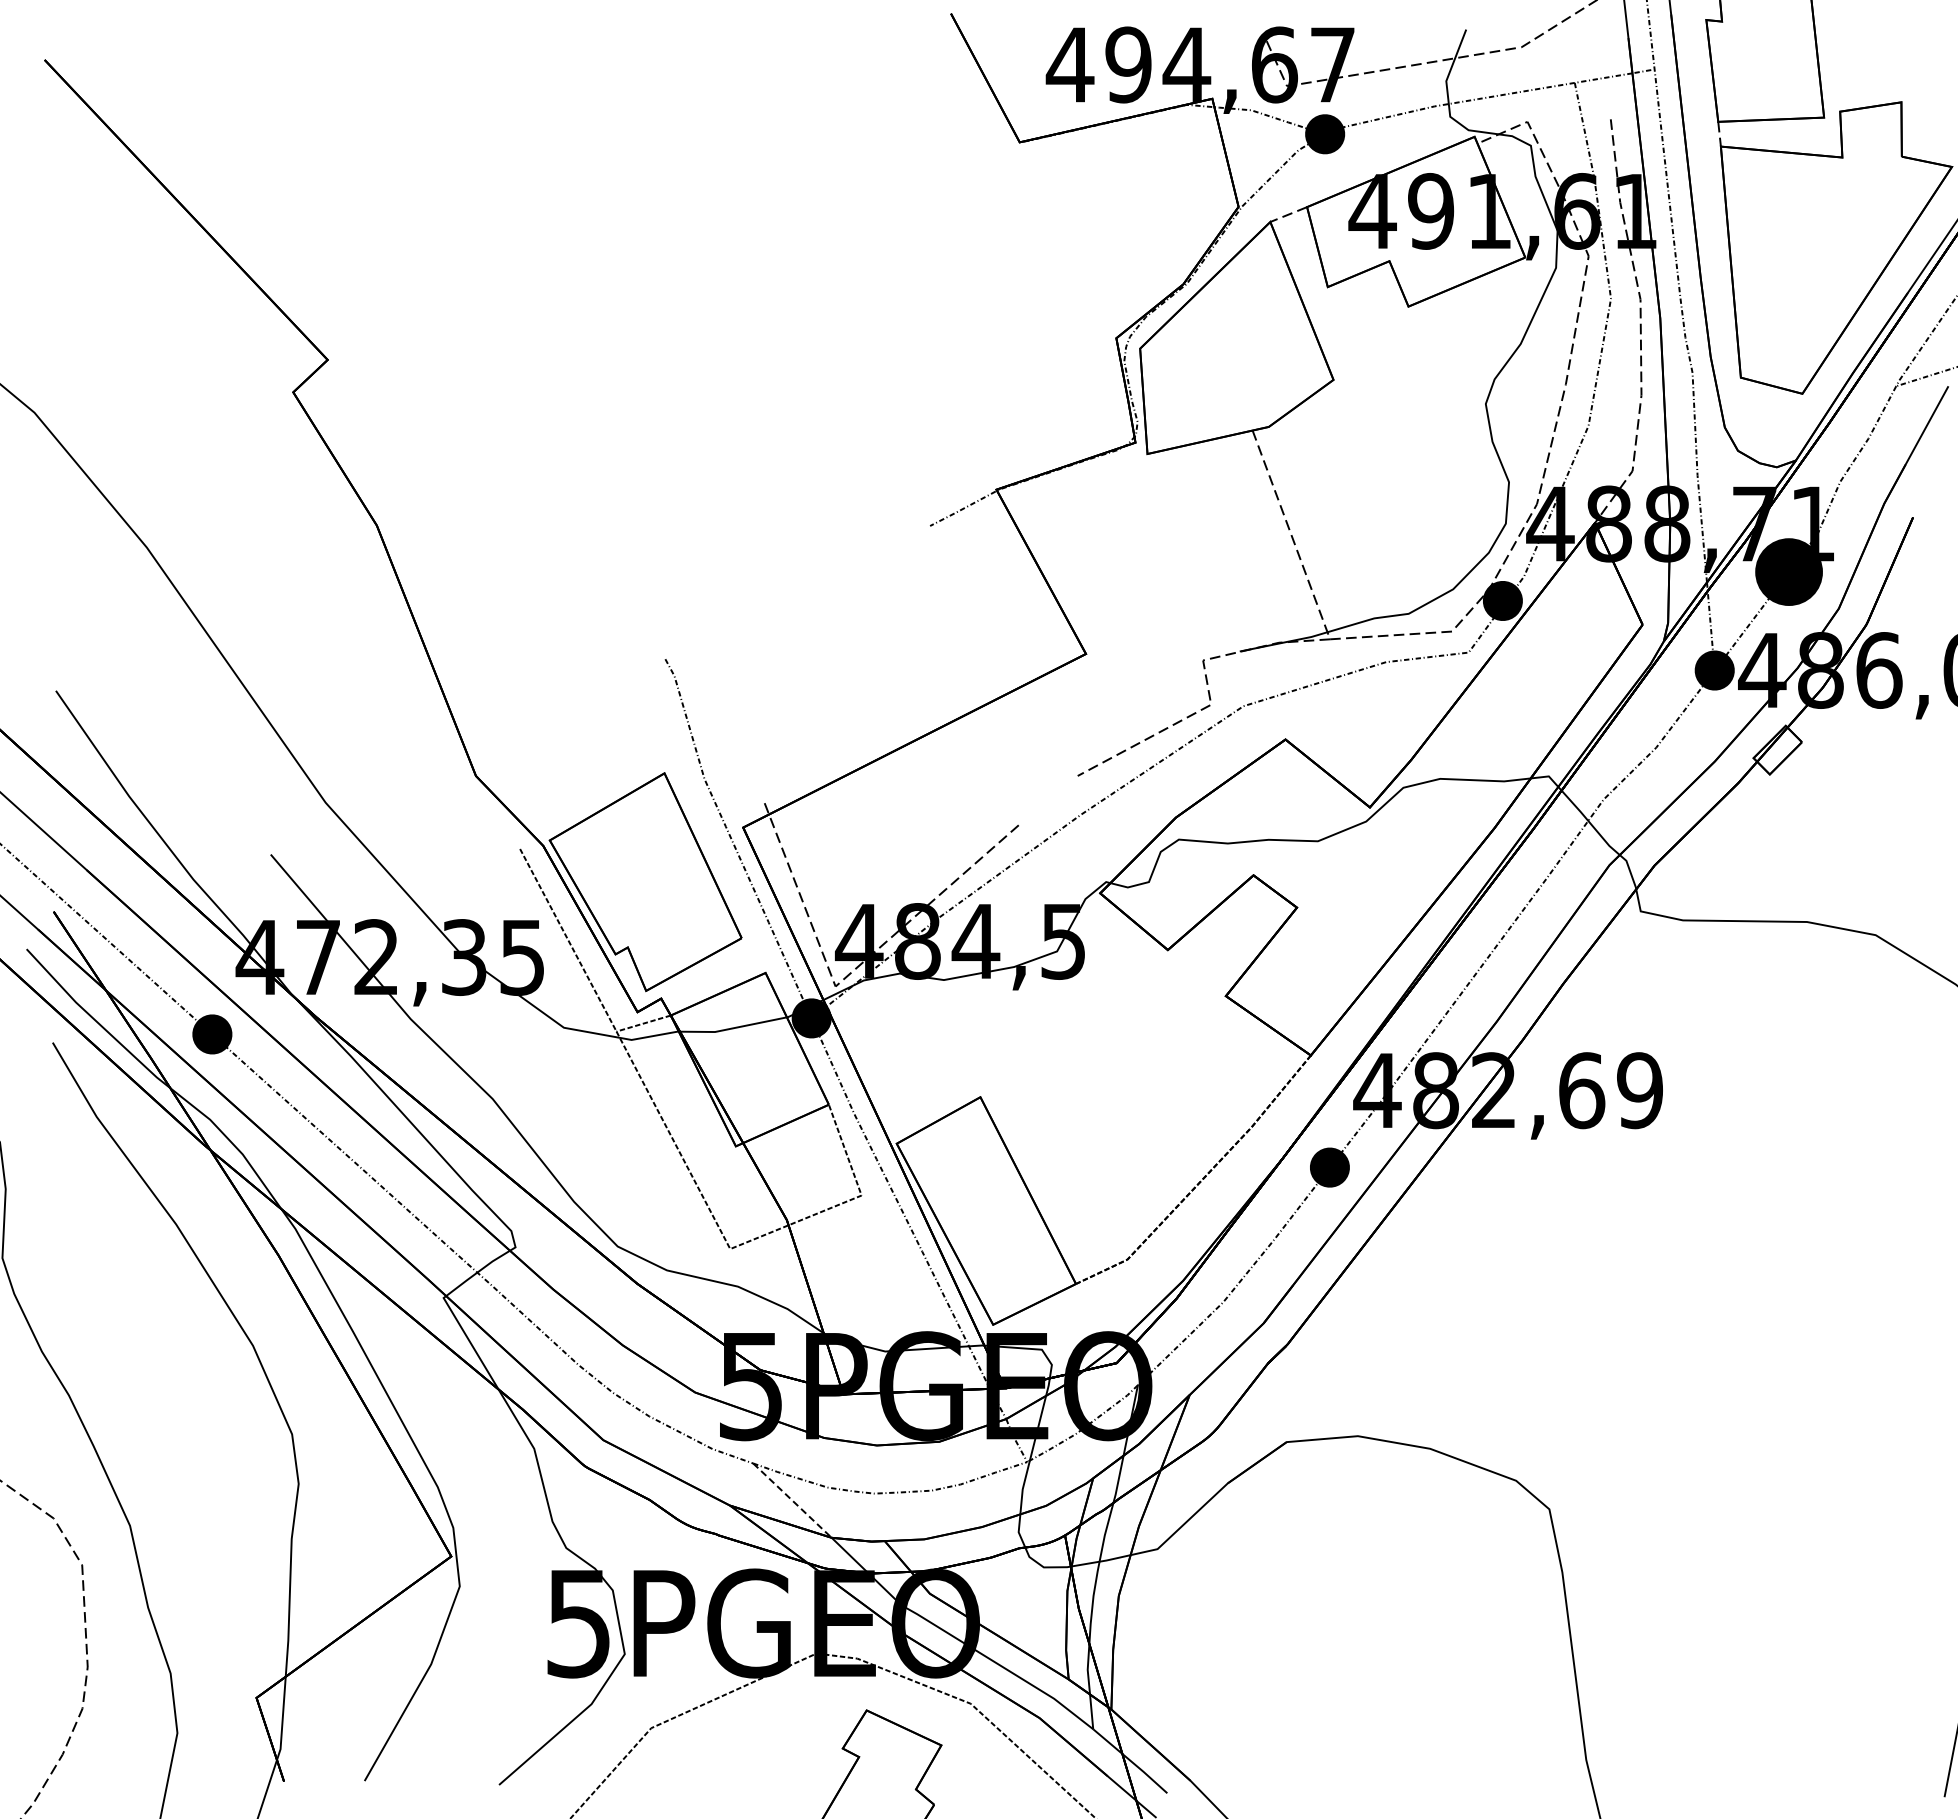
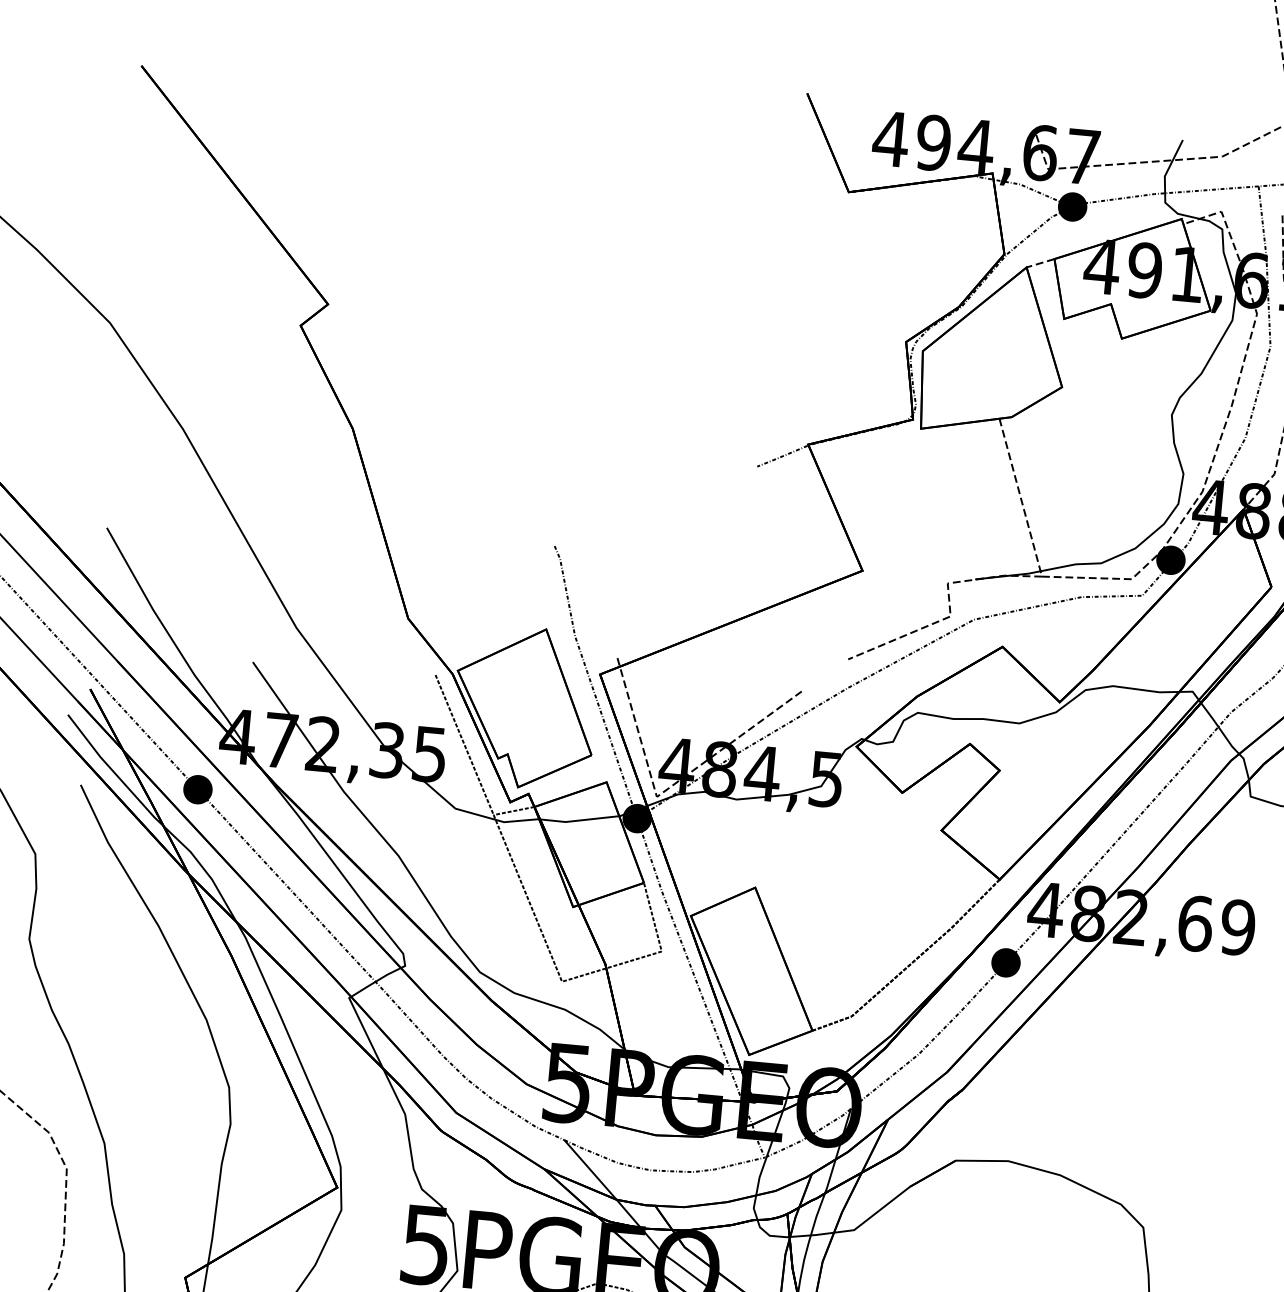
line: (792, 1500) -> (590, 1169), dashed -> solid

